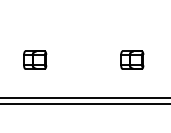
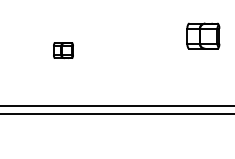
part: (35, 59) -> (63, 49), size x0.6
part: (132, 59) -> (203, 35), moved

